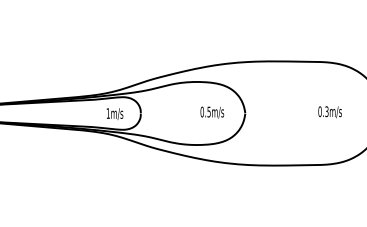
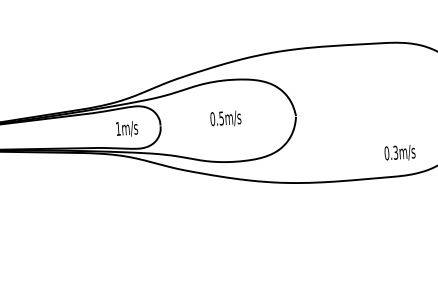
text: (212, 112) -> (226, 118), moved
text: (329, 112) -> (399, 153), moved

